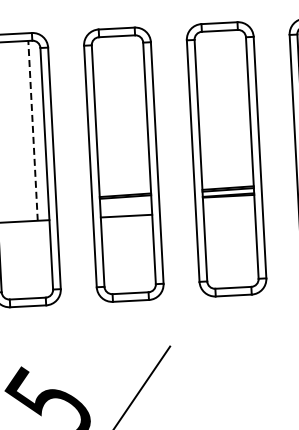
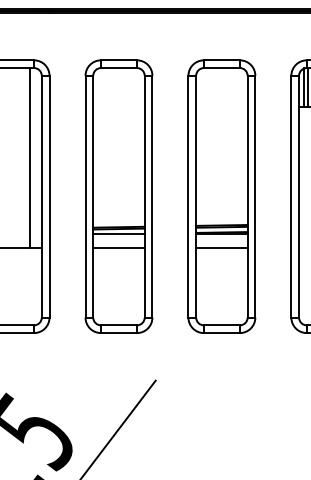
line: (33, 130) -> (30, 157), dashed -> solid
line: (125, 201) -> (118, 233), added
line: (228, 211) -> (221, 248), added

